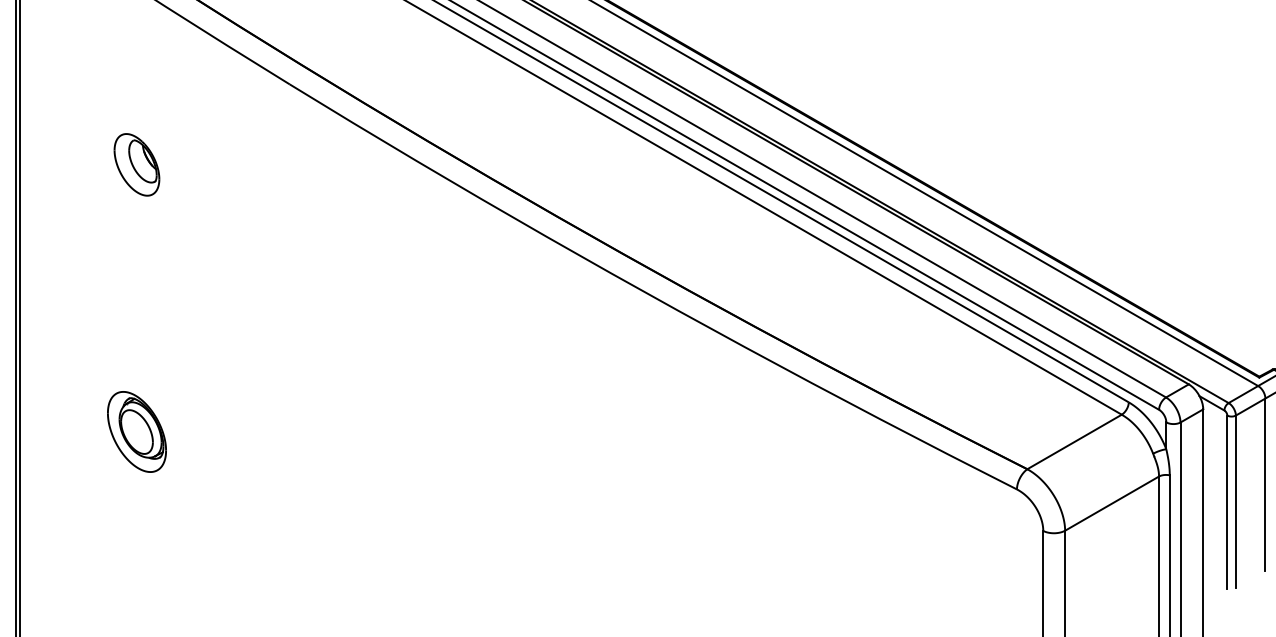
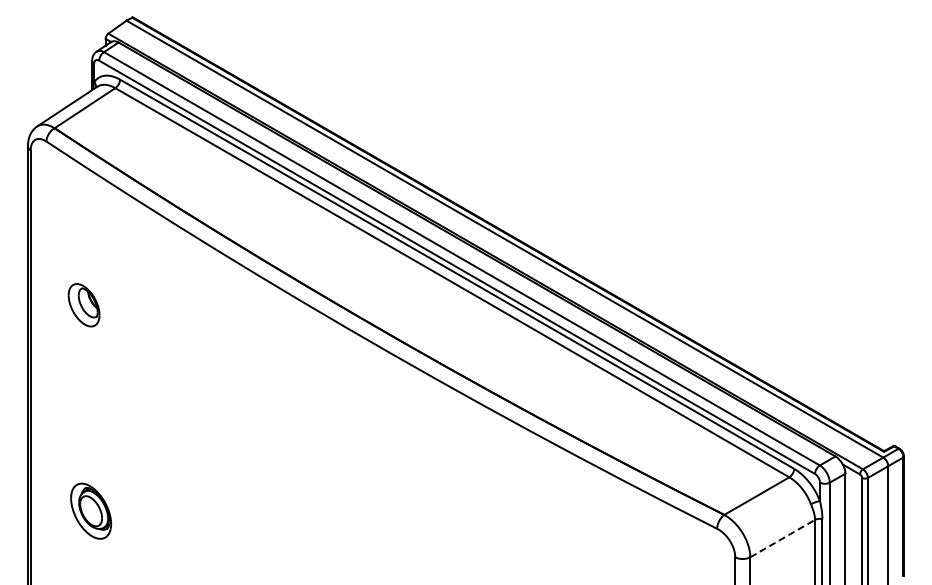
part: (136, 165) -> (83, 305), moved
part: (136, 430) -> (90, 510), moved
line: (1113, 503) -> (783, 538), solid -> dashed

